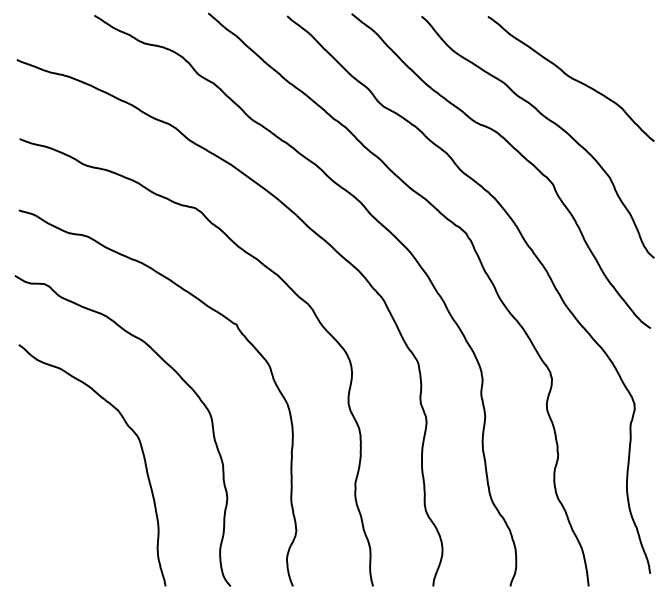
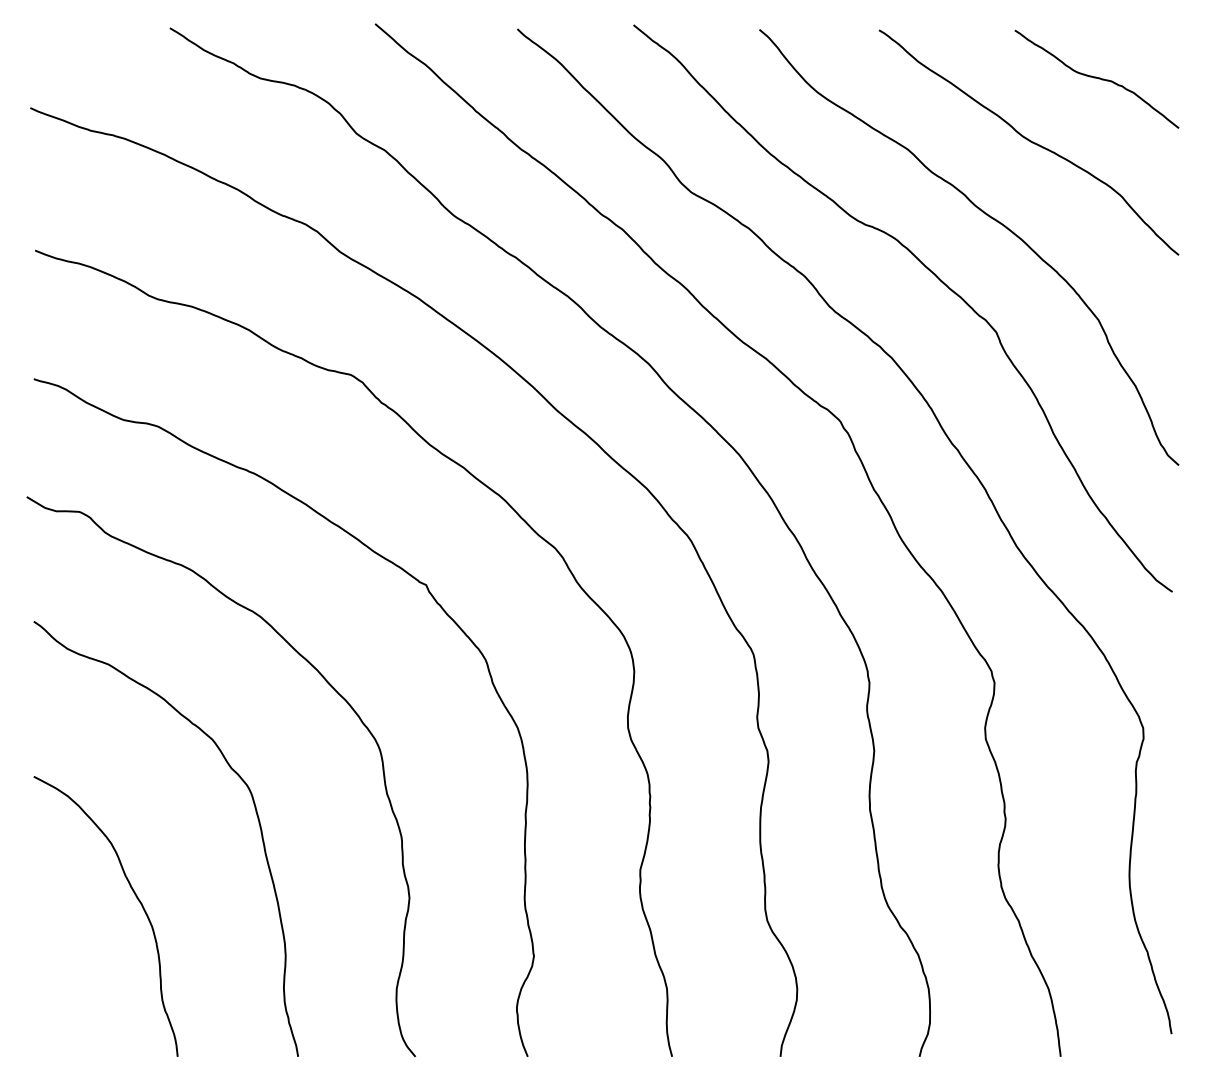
curve: (608, 43) -> (1096, 78), added
curve: (74, 497) -> (134, 896), added

